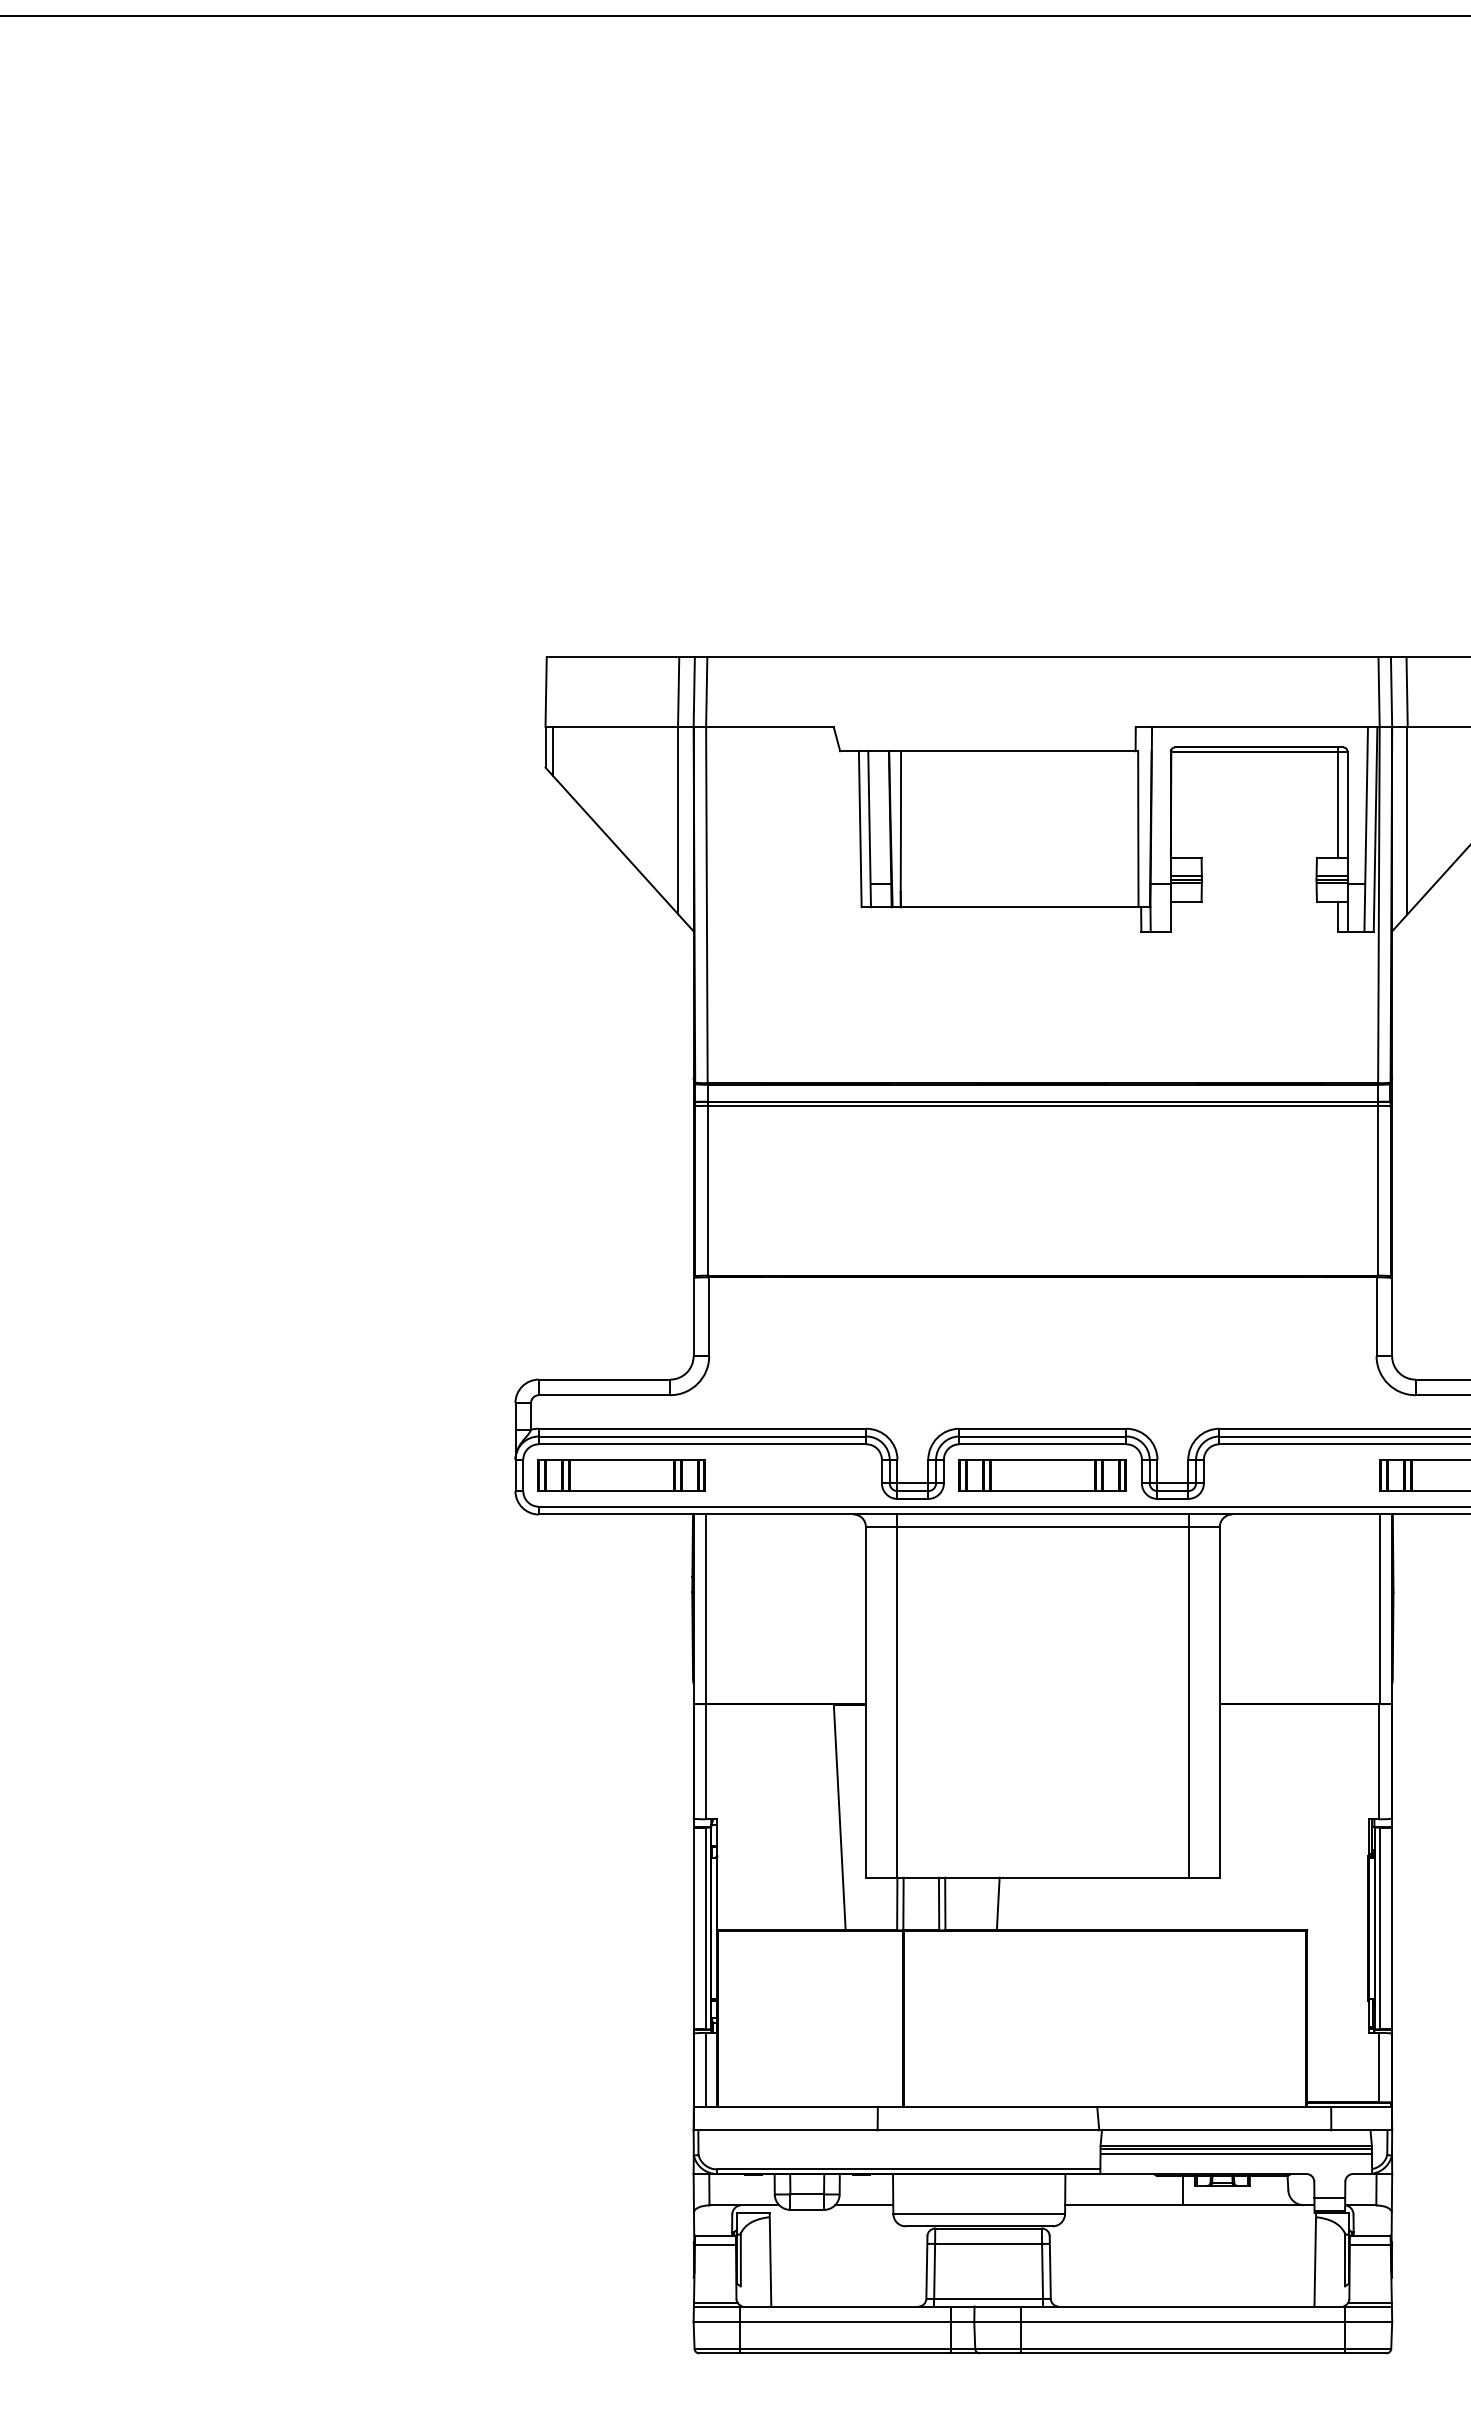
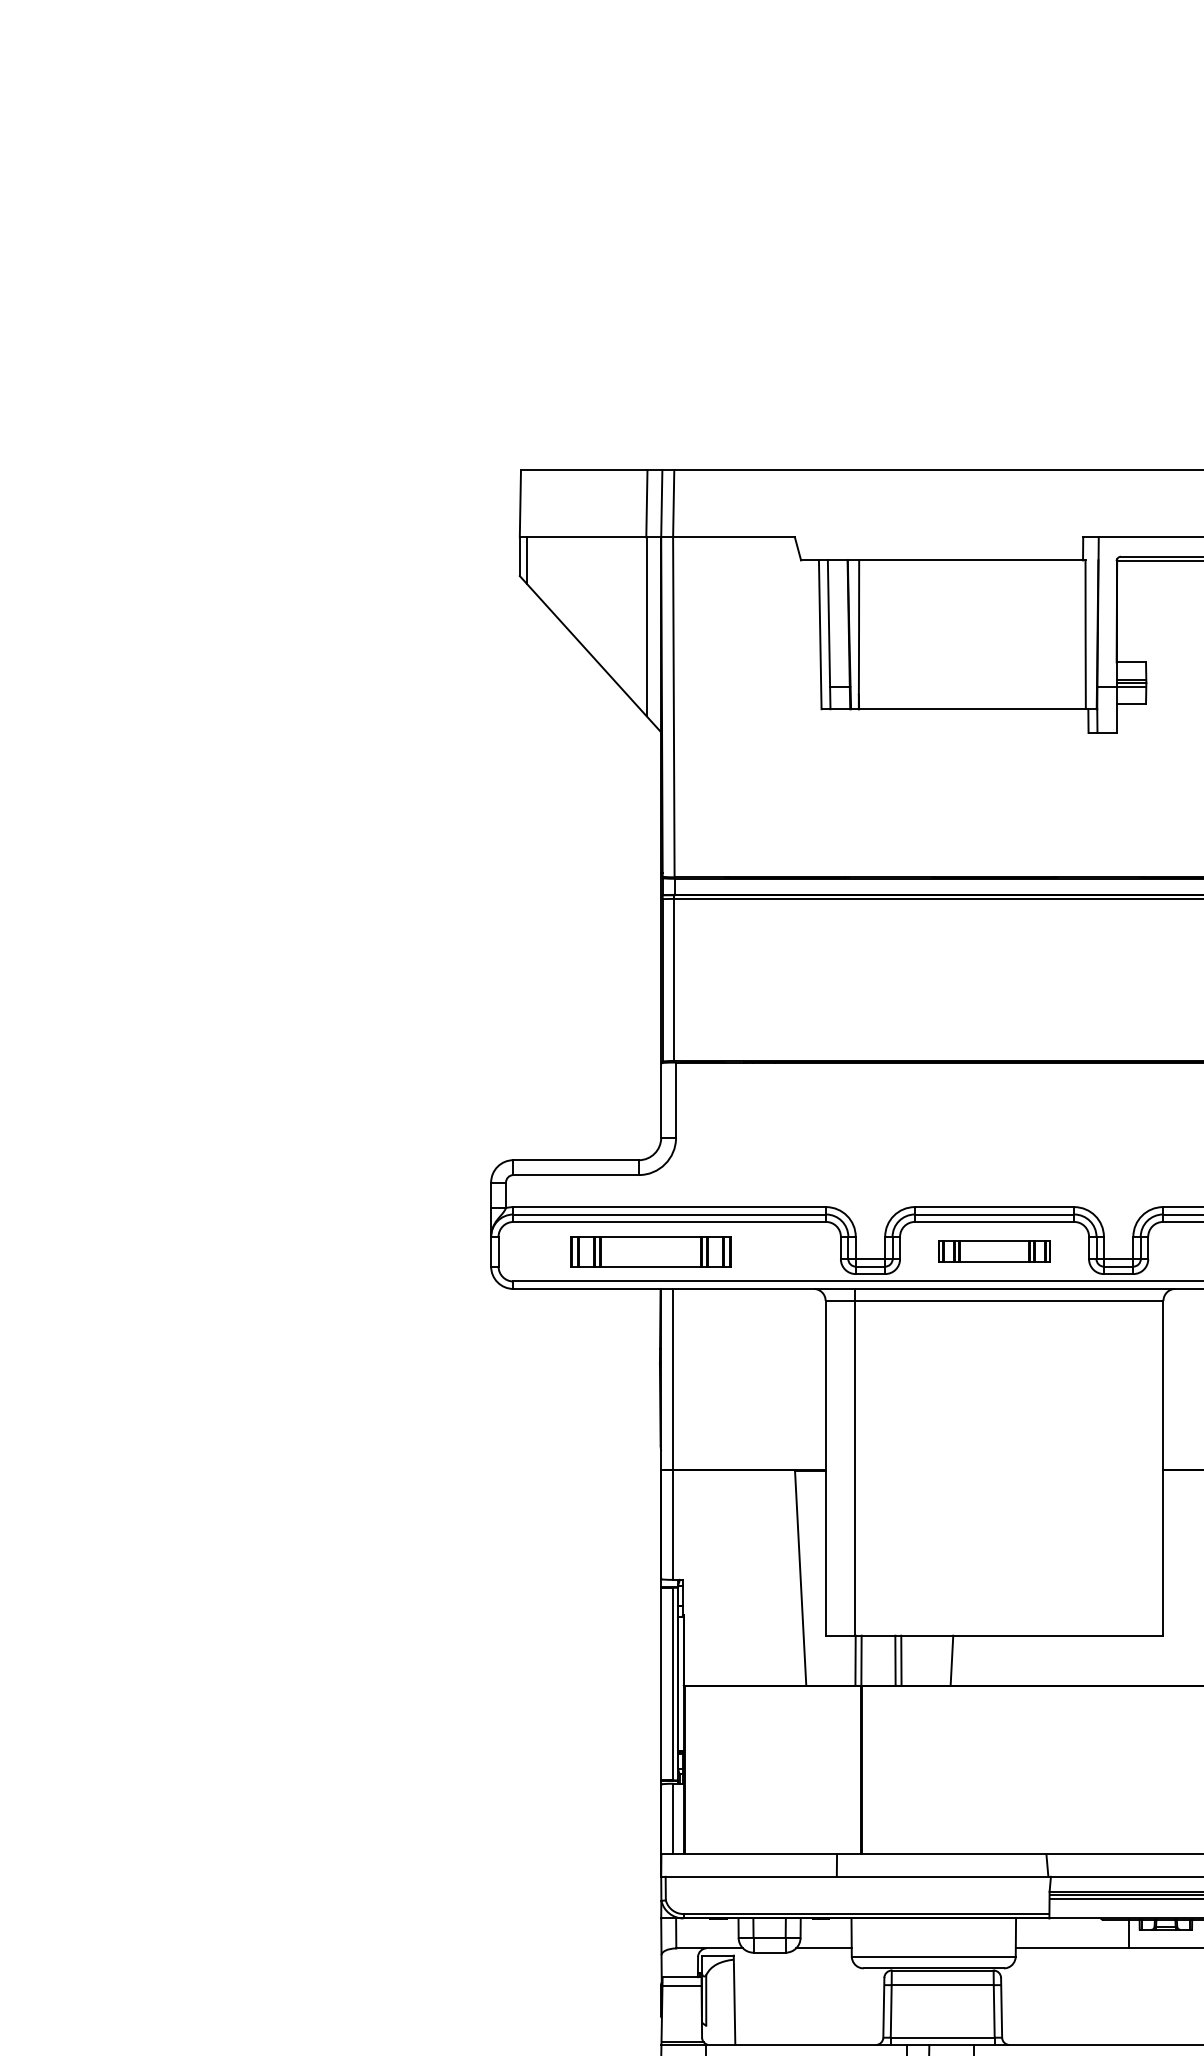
part: (621, 1475) -> (650, 1251), moved
part: (1042, 1475) -> (994, 1251), size x0.7
line: (1188, 1695) -> (1133, 1461), removed

